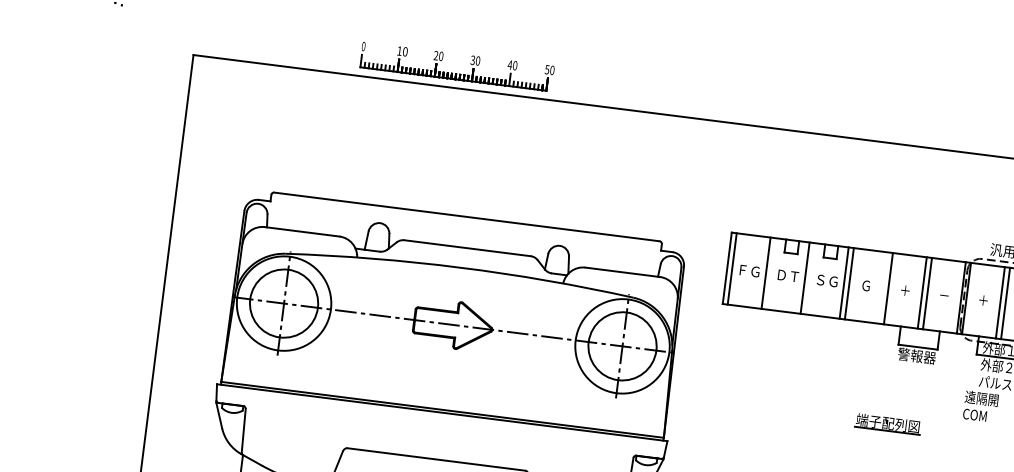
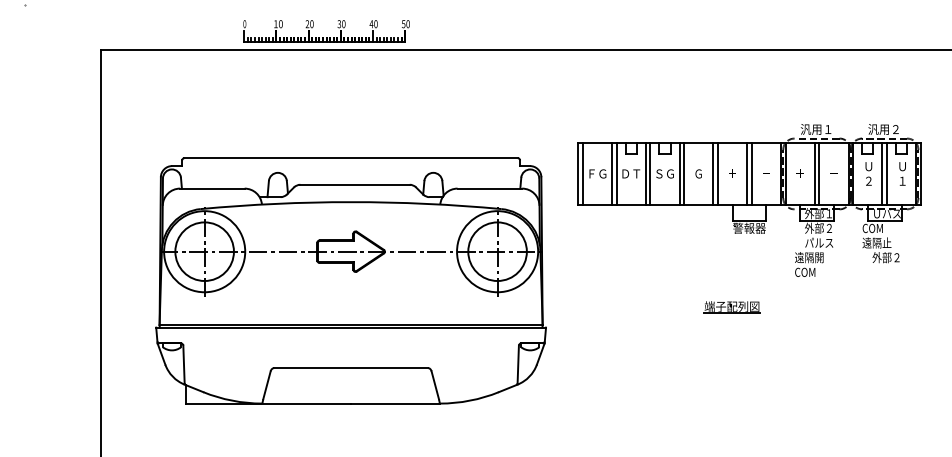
line: (771, 273) -> (616, 173), added
line: (810, 278) -> (650, 173), added
line: (883, 287) -> (713, 173), added
part: (887, 424) -> (731, 307), moved

